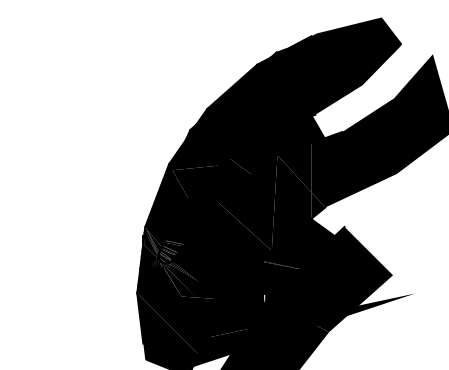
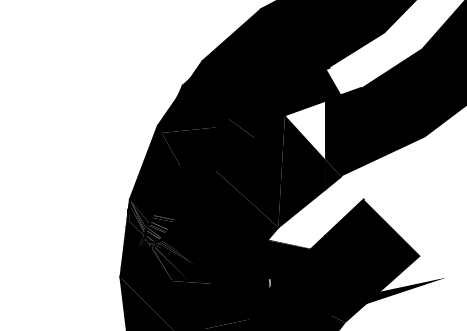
fill: (294, 167) -> (304, 129), removed
fill: (298, 243) -> (309, 218), removed

